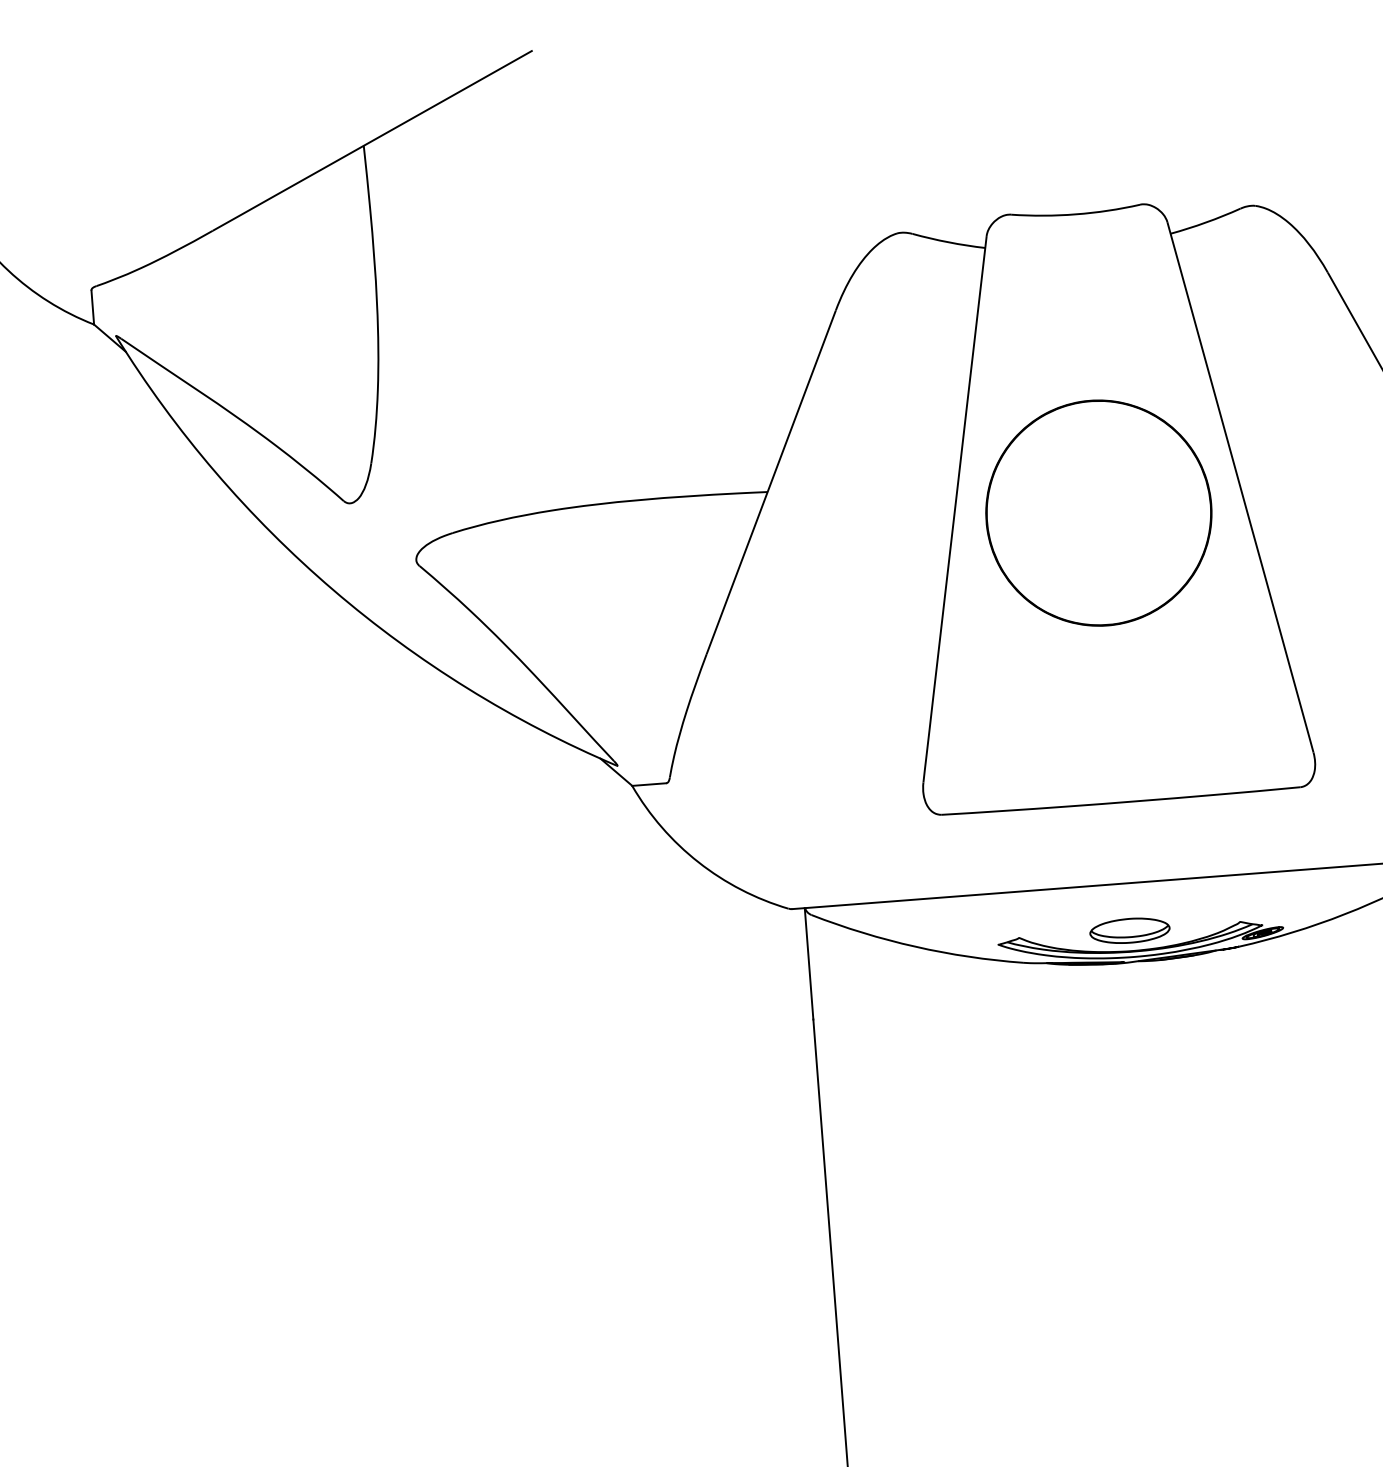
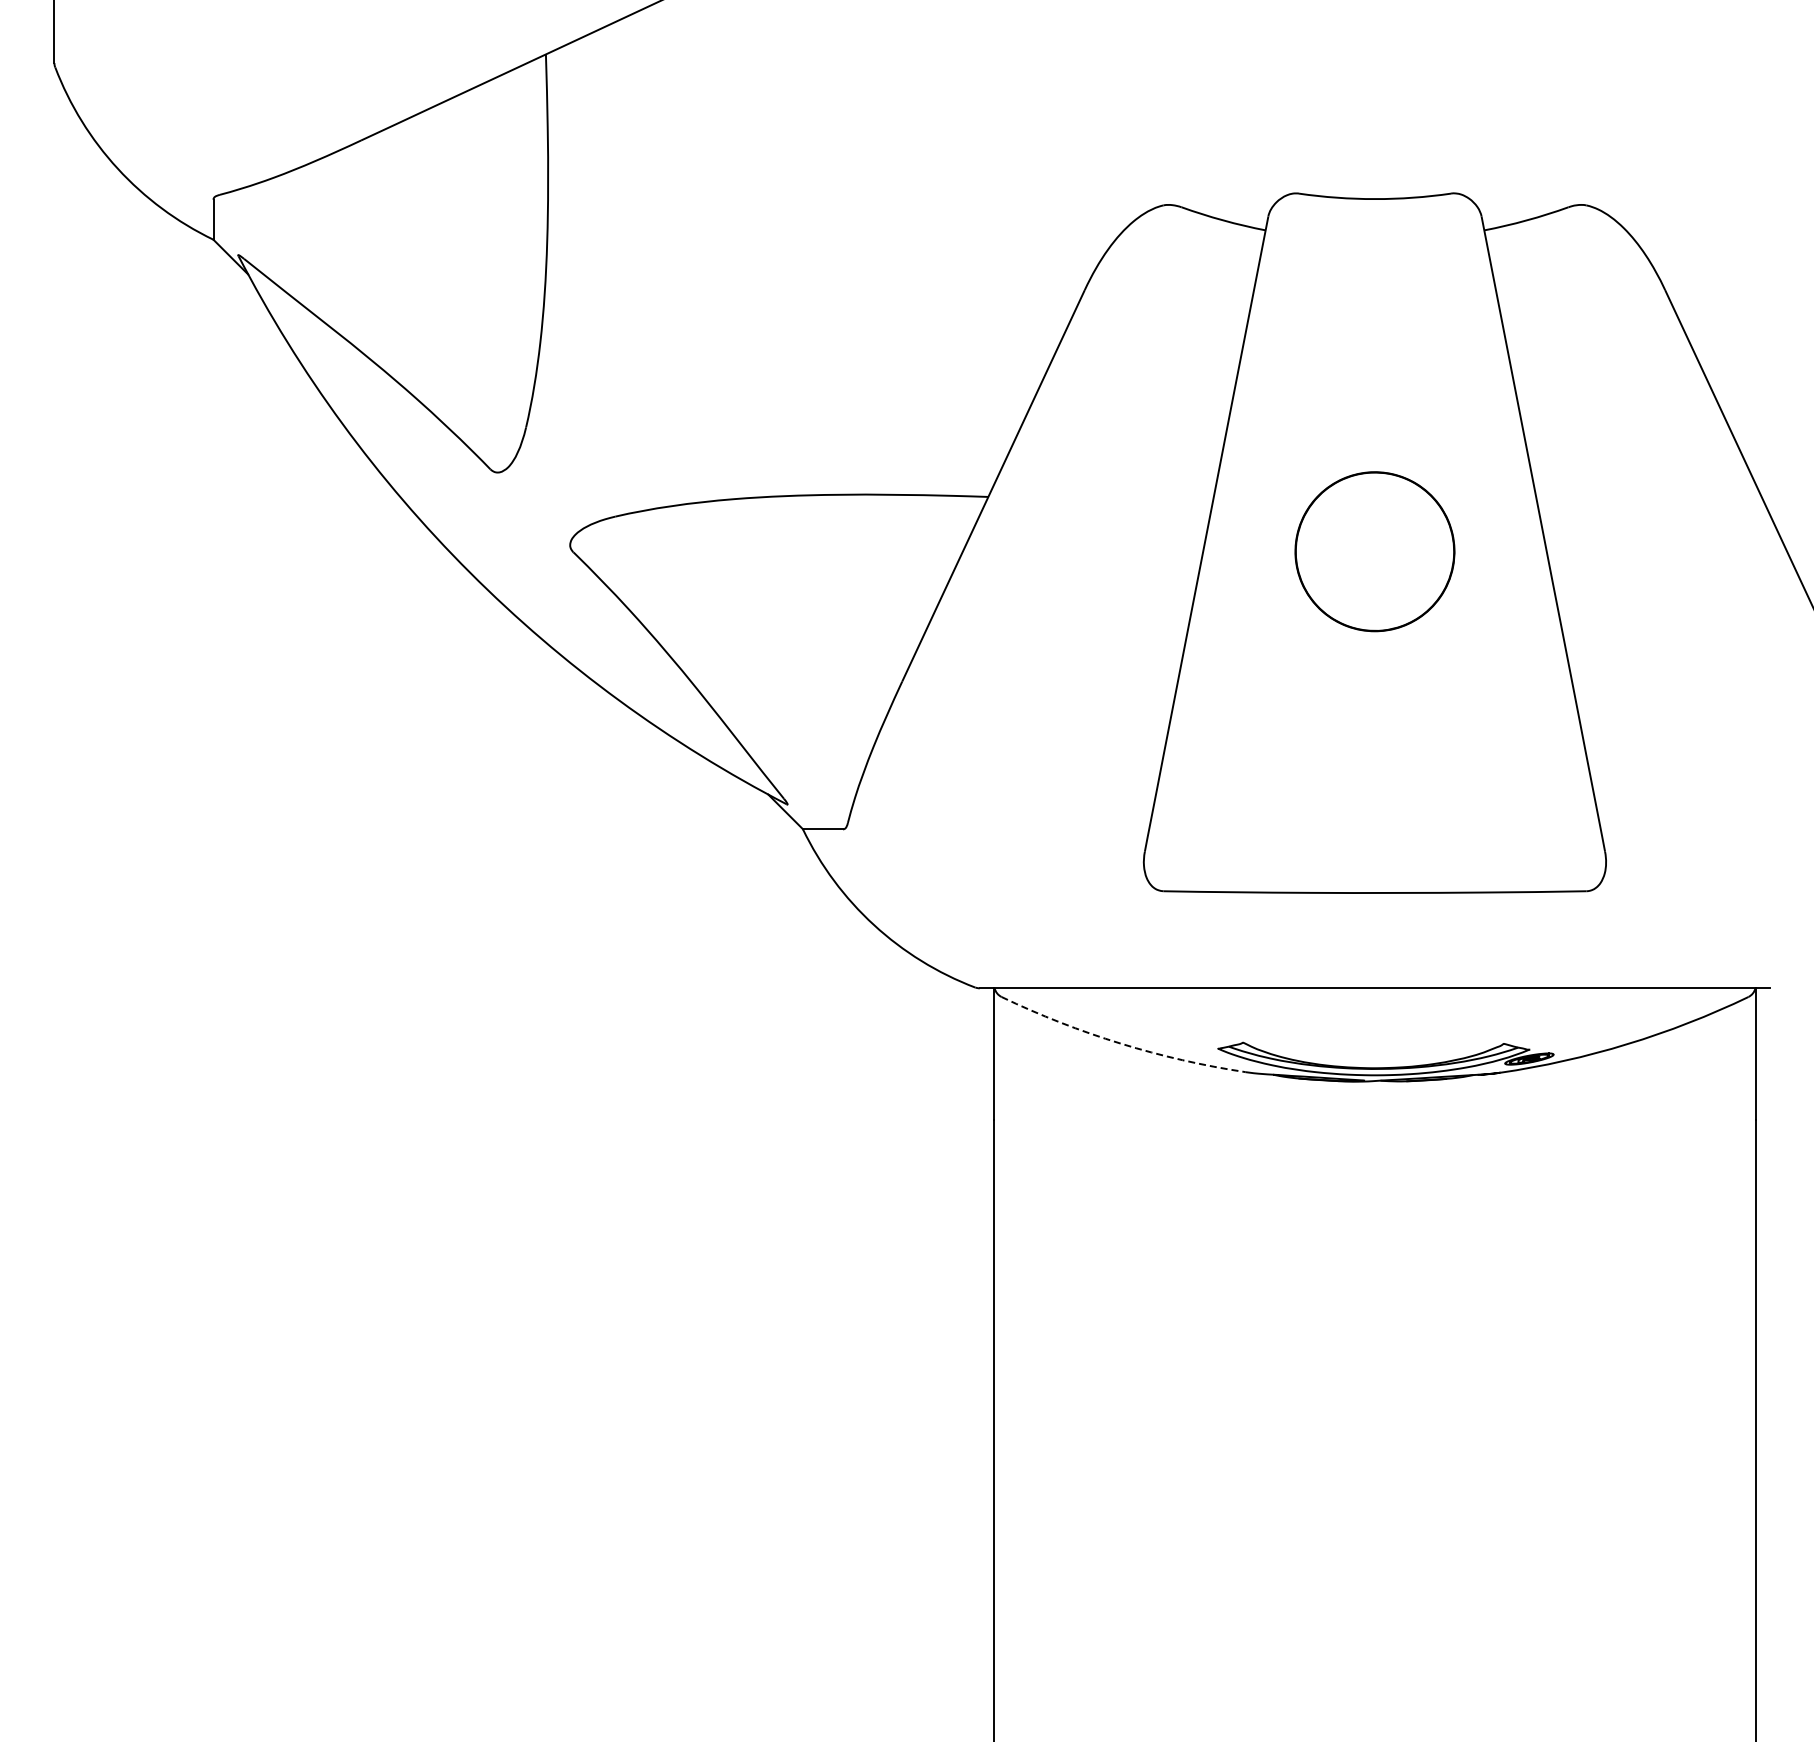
part: (1098, 513) -> (1374, 551), size x0.6
part: (1129, 931) -> (1373, 1044), removed
arc: (915, 946) -> (1120, 1043), solid -> dashed

